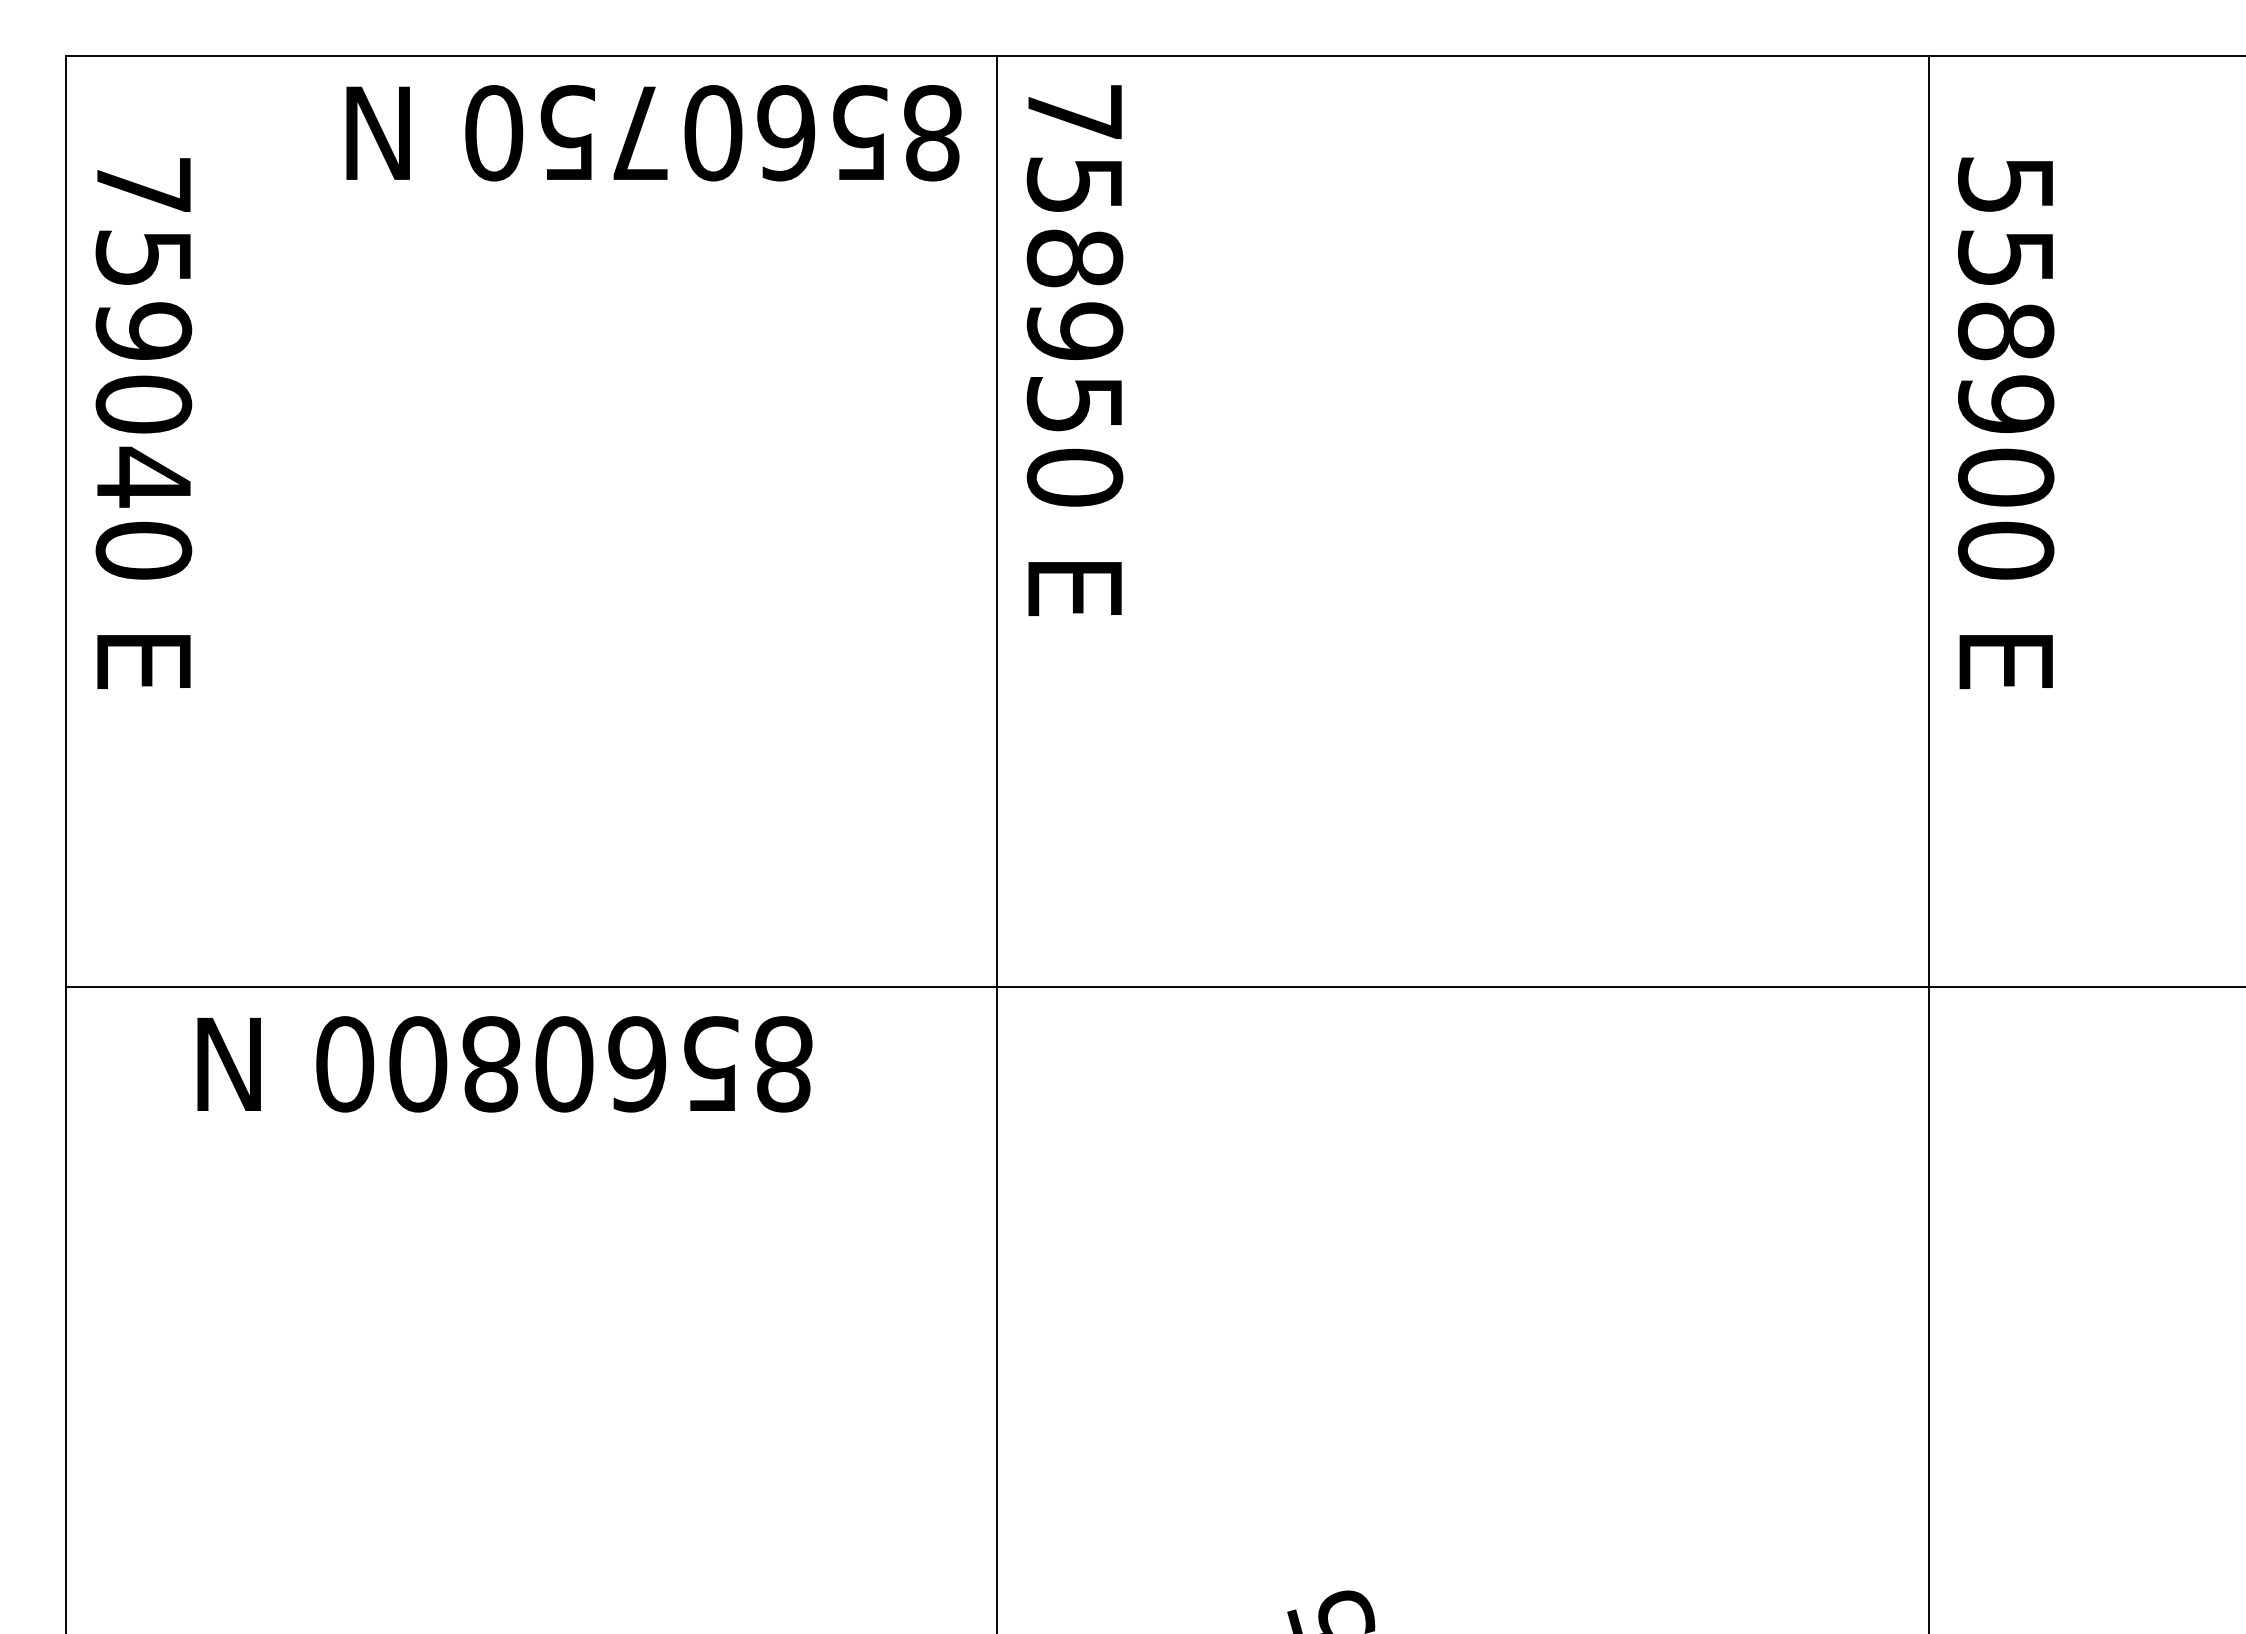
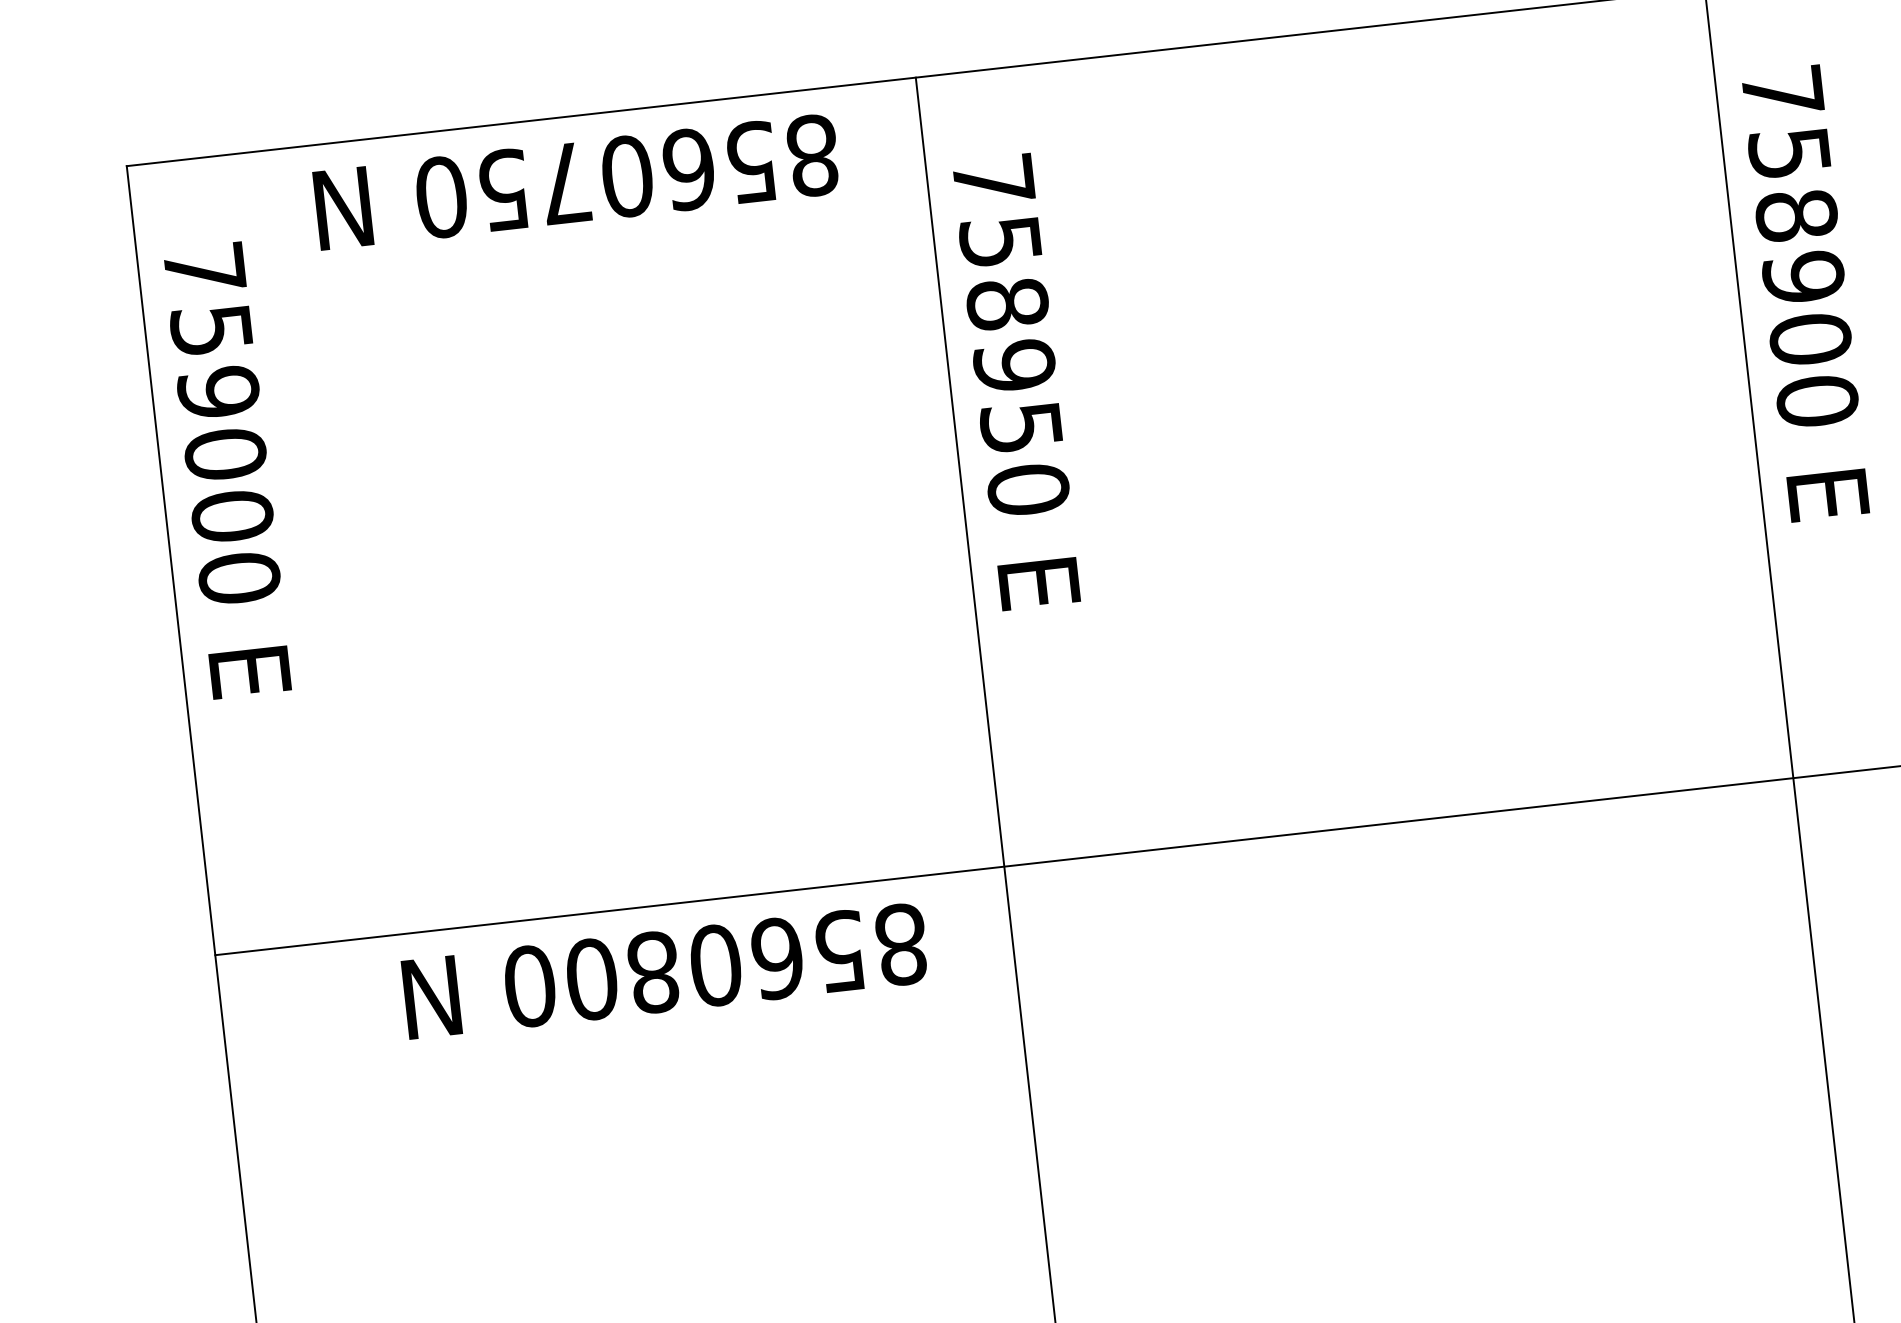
text: (653, 133) -> (576, 182), moved
text: (2005, 184) -> (1782, 91), 558900 -> 758900
text: (1074, 350) -> (1016, 382), moved
text: (143, 476) -> (232, 515), 759040 -> 759000
text: (504, 1064) -> (665, 971), moved

